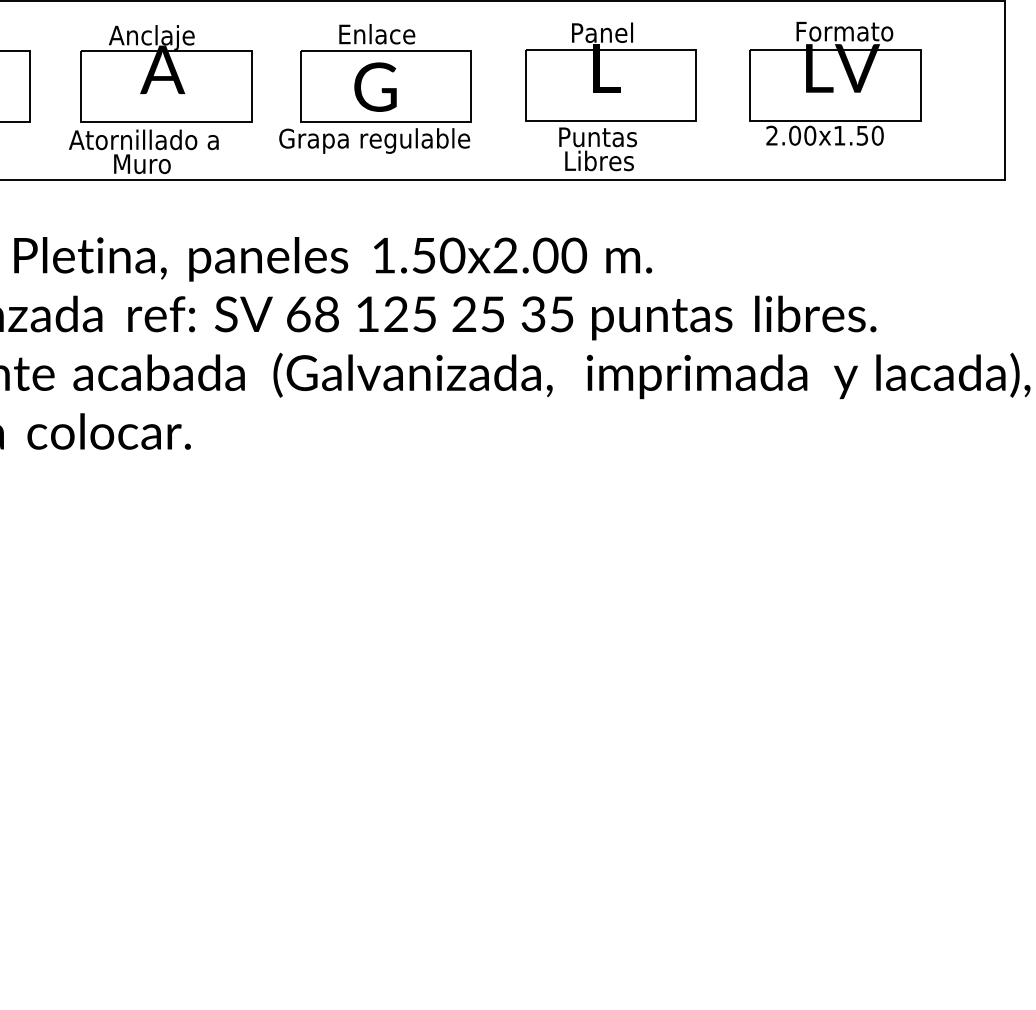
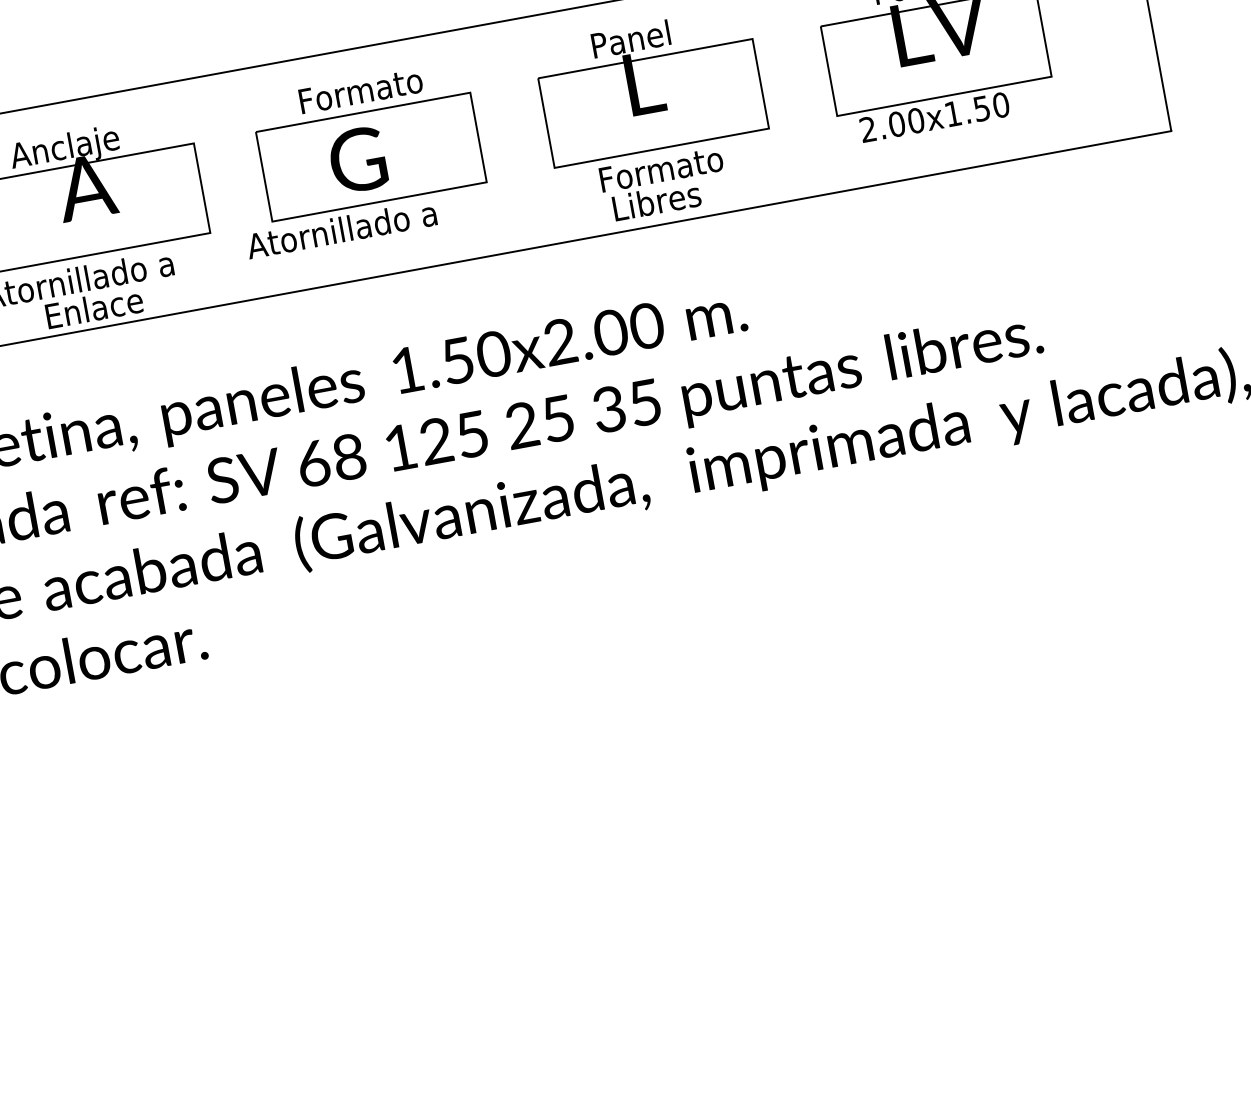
text: (388, 34) -> (362, 90), Enlace -> Formato
text: (608, 137) -> (662, 169), Puntas -> Formato
text: (374, 140) -> (368, 227), Grapa regulable -> Atornillado a
text: (153, 163) -> (96, 307), Muro -> Enlace

